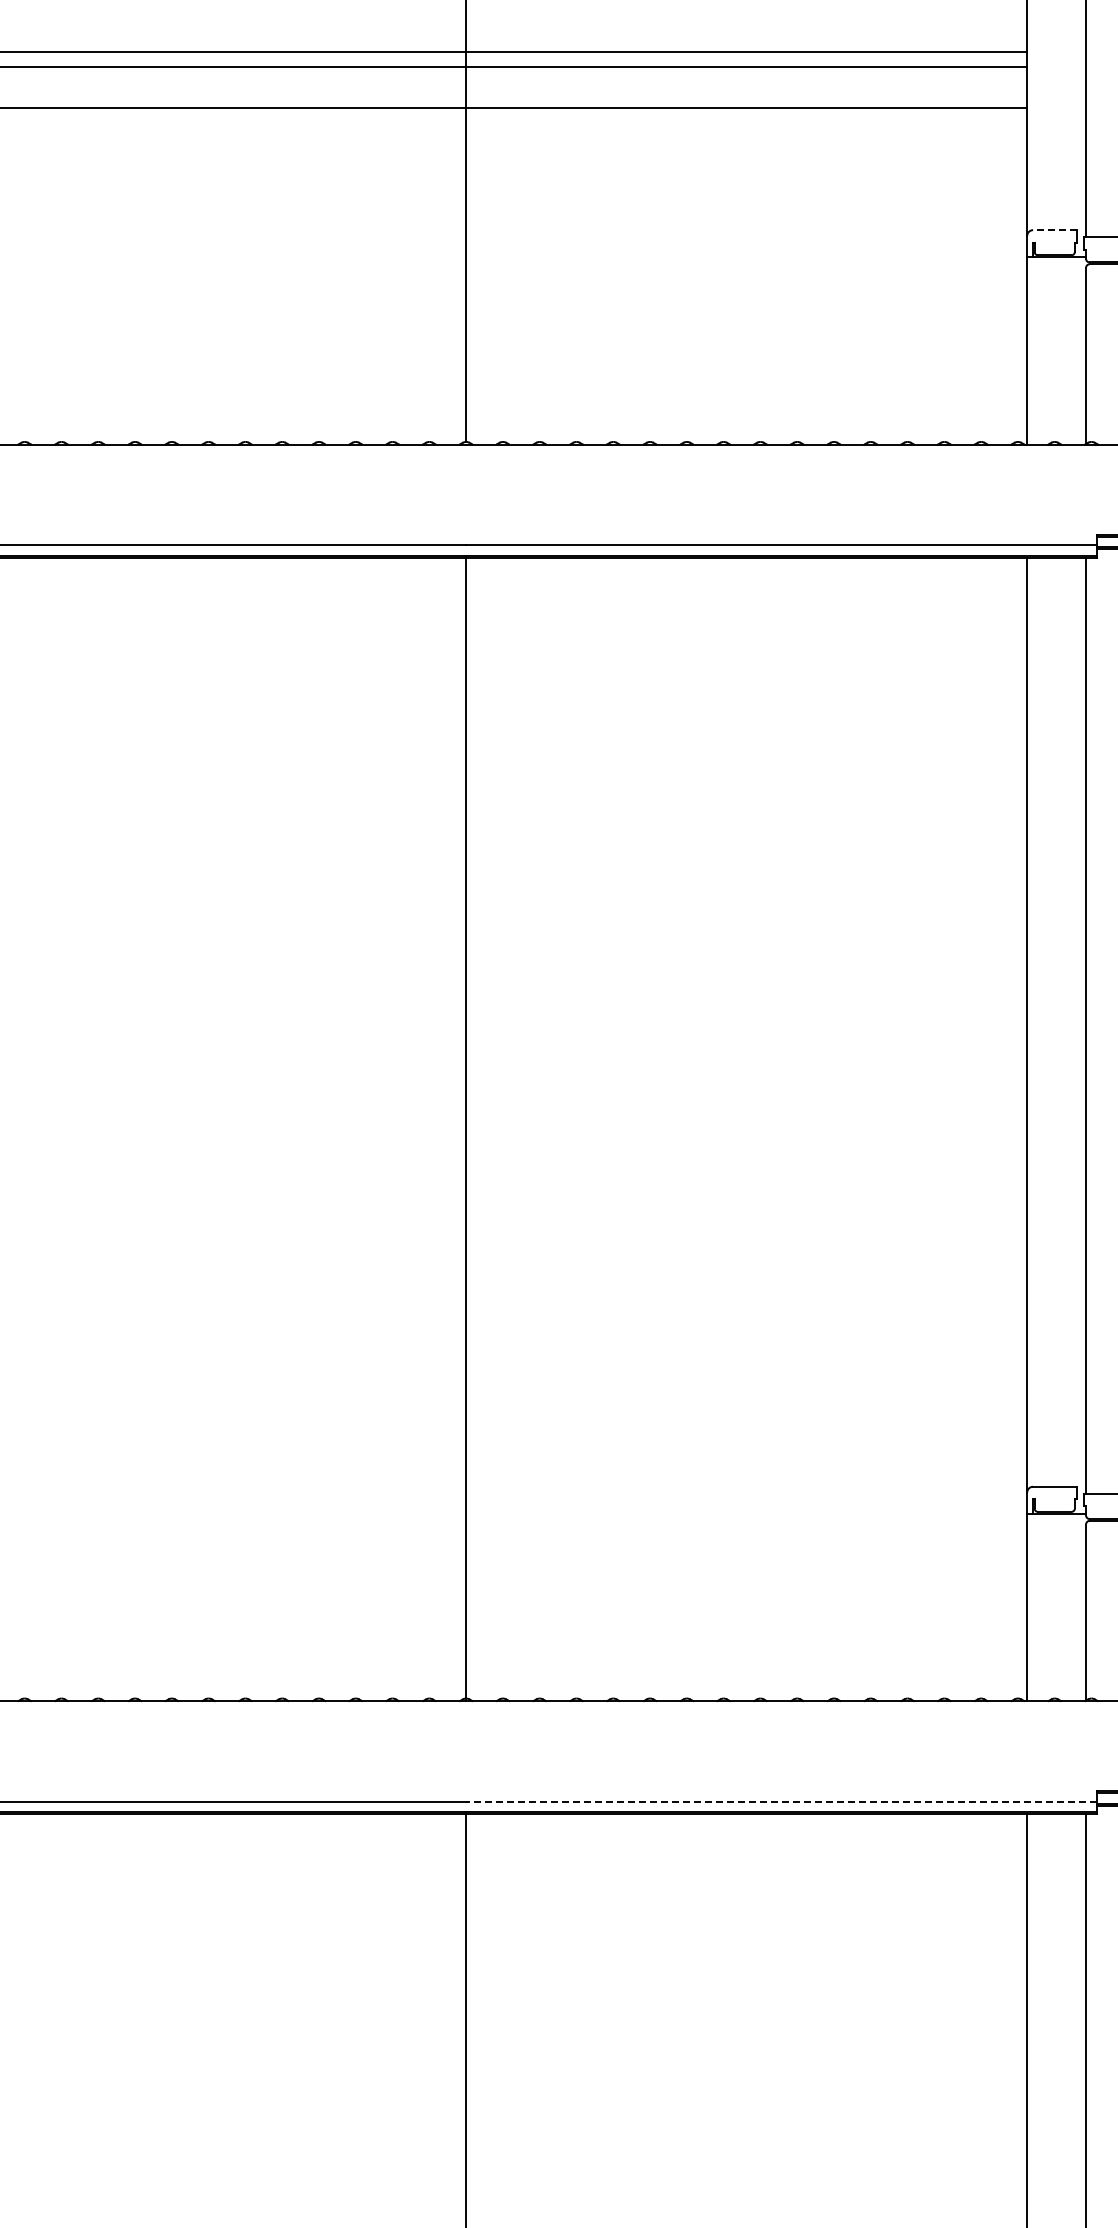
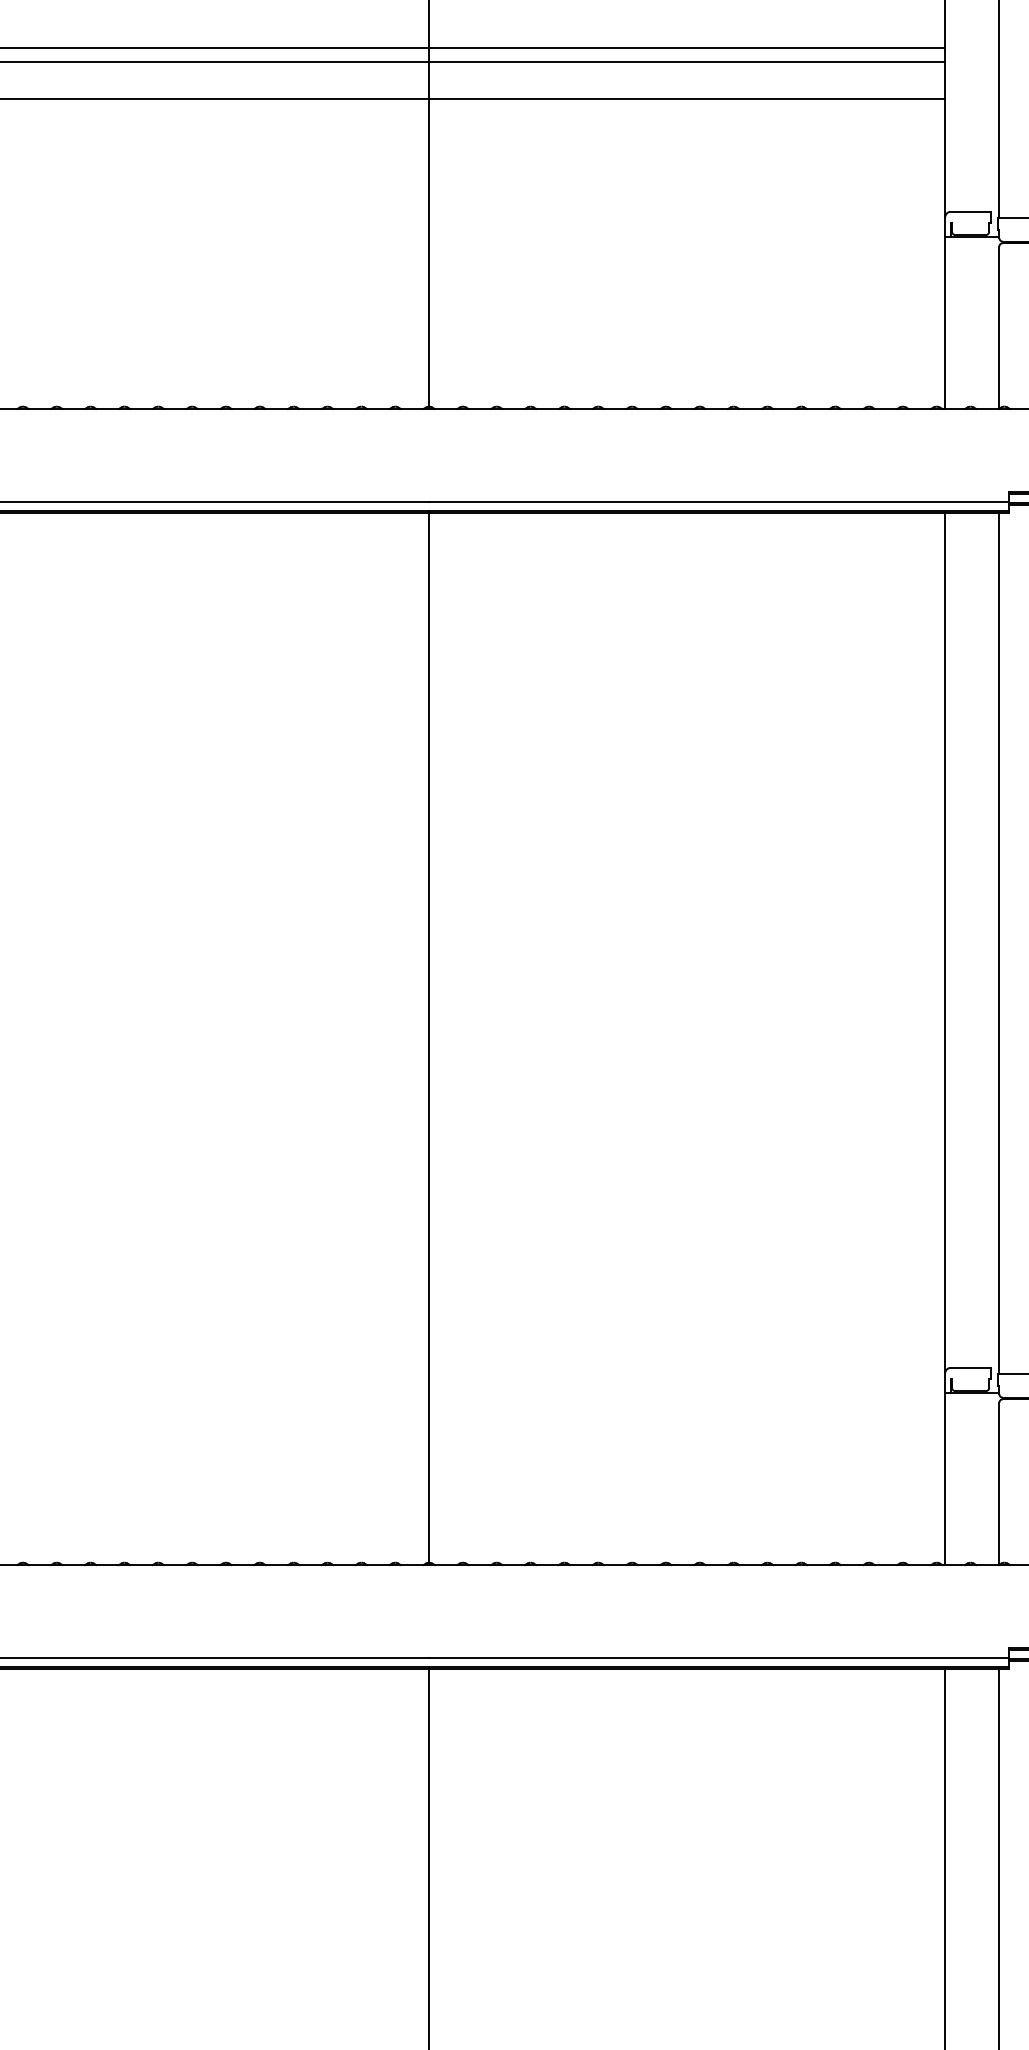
line: (1054, 230) -> (970, 212), dashed -> solid
line: (780, 1801) -> (718, 1657), dashed -> solid

